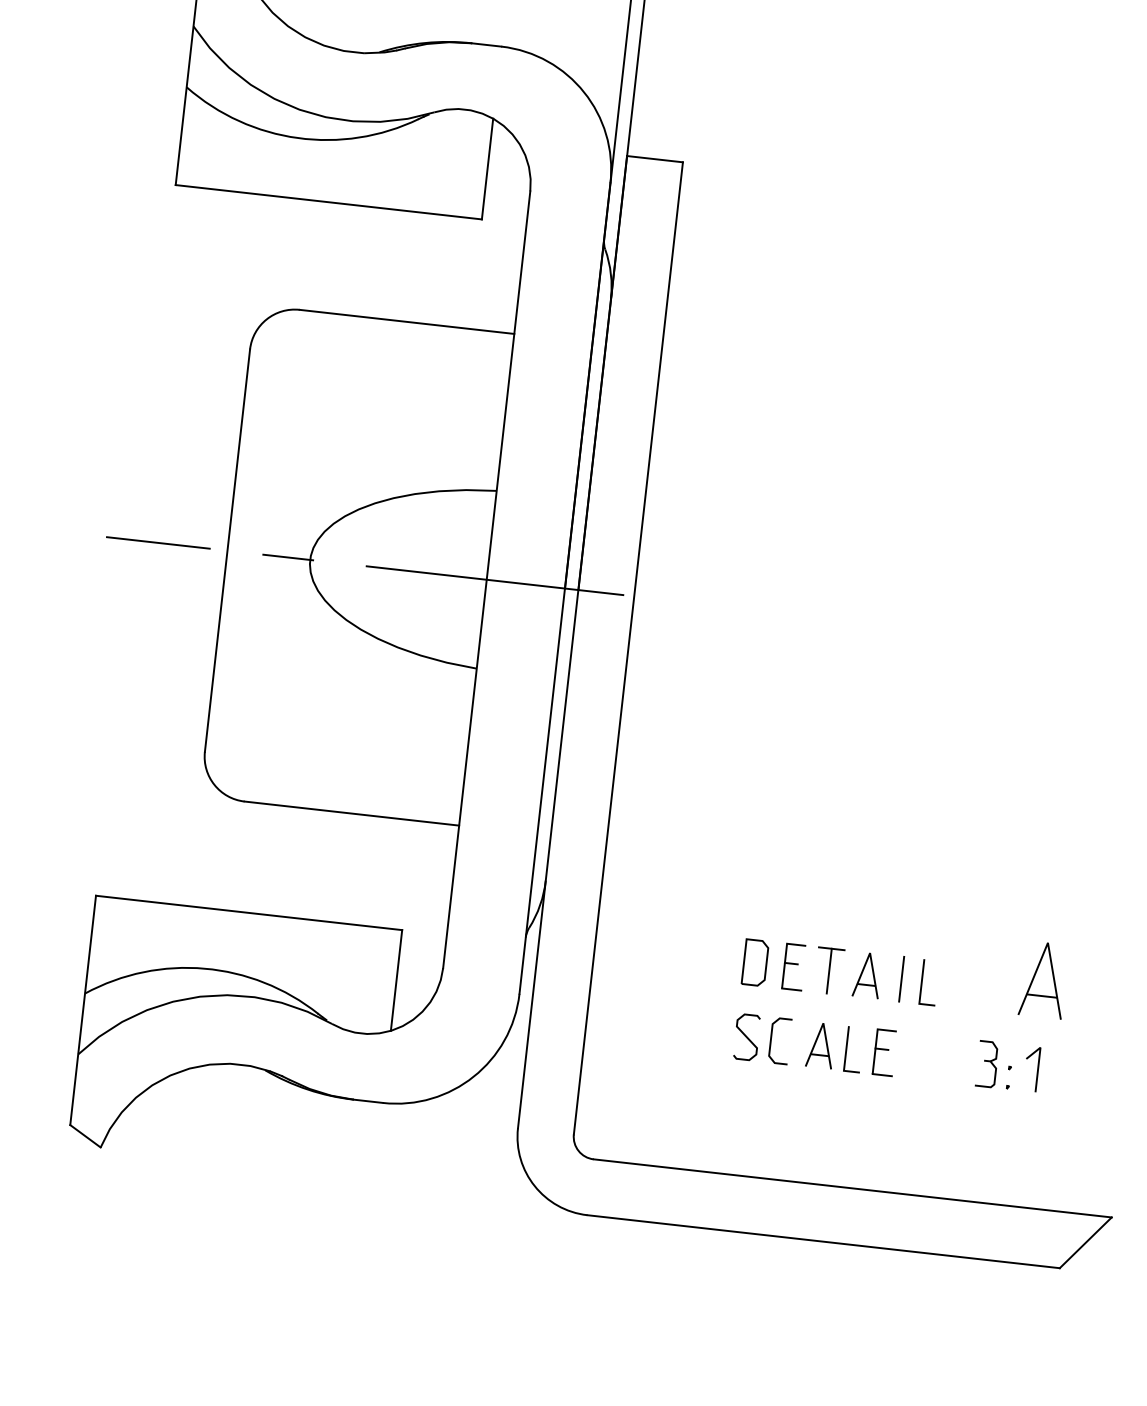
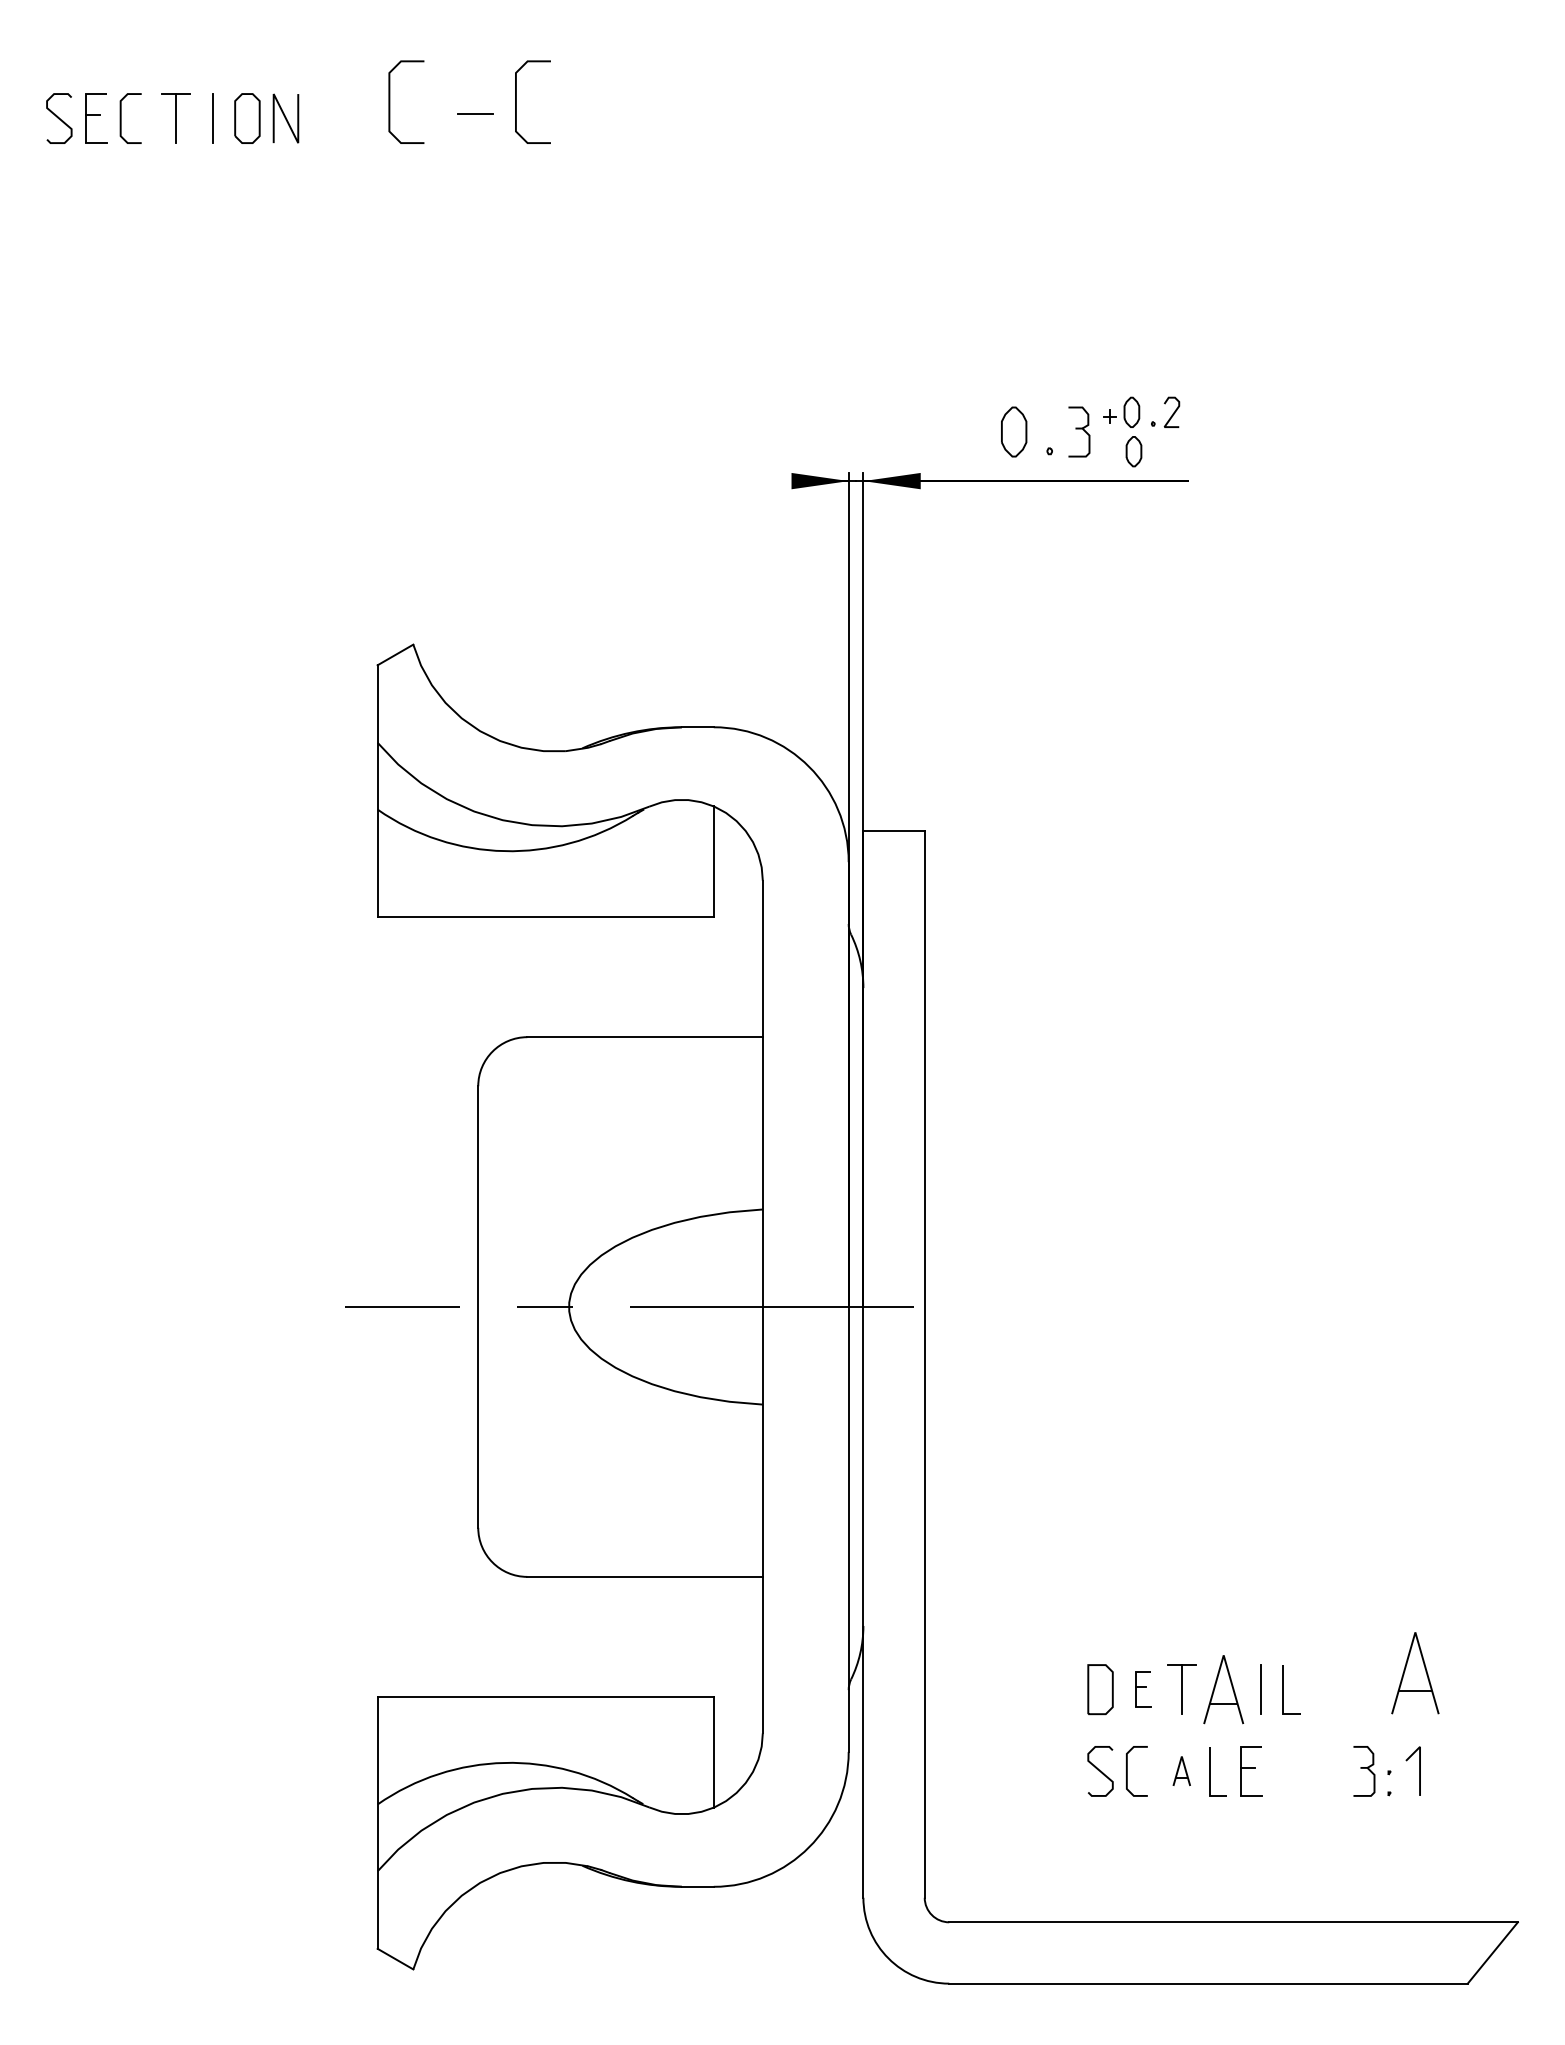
part: (794, 967) -> (1143, 1689), size x0.7
part: (867, 975) -> (1223, 1689), size x1.4
part: (820, 1044) -> (1181, 1770), size x0.6

